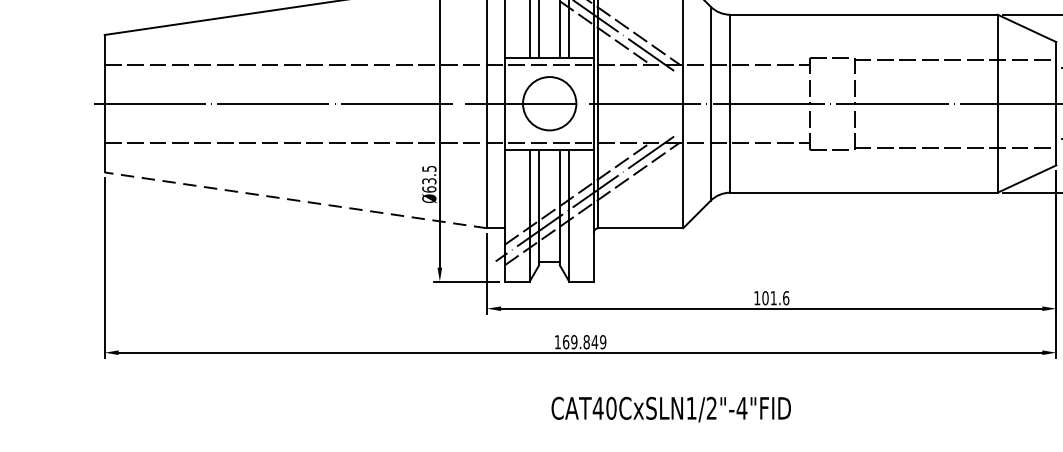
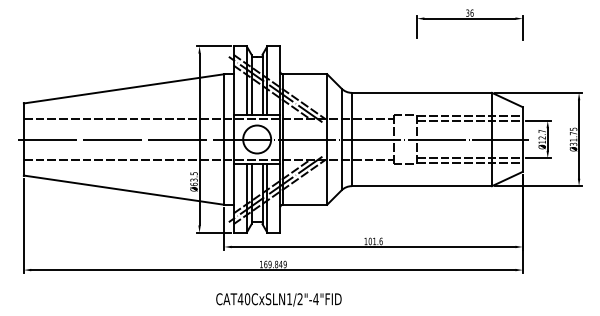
line: (954, 67) -> (469, 120), added
line: (954, 139) -> (469, 158), added
line: (294, 200) -> (123, 190), dashed -> solid
text: (670, 408) -> (278, 299), moved

